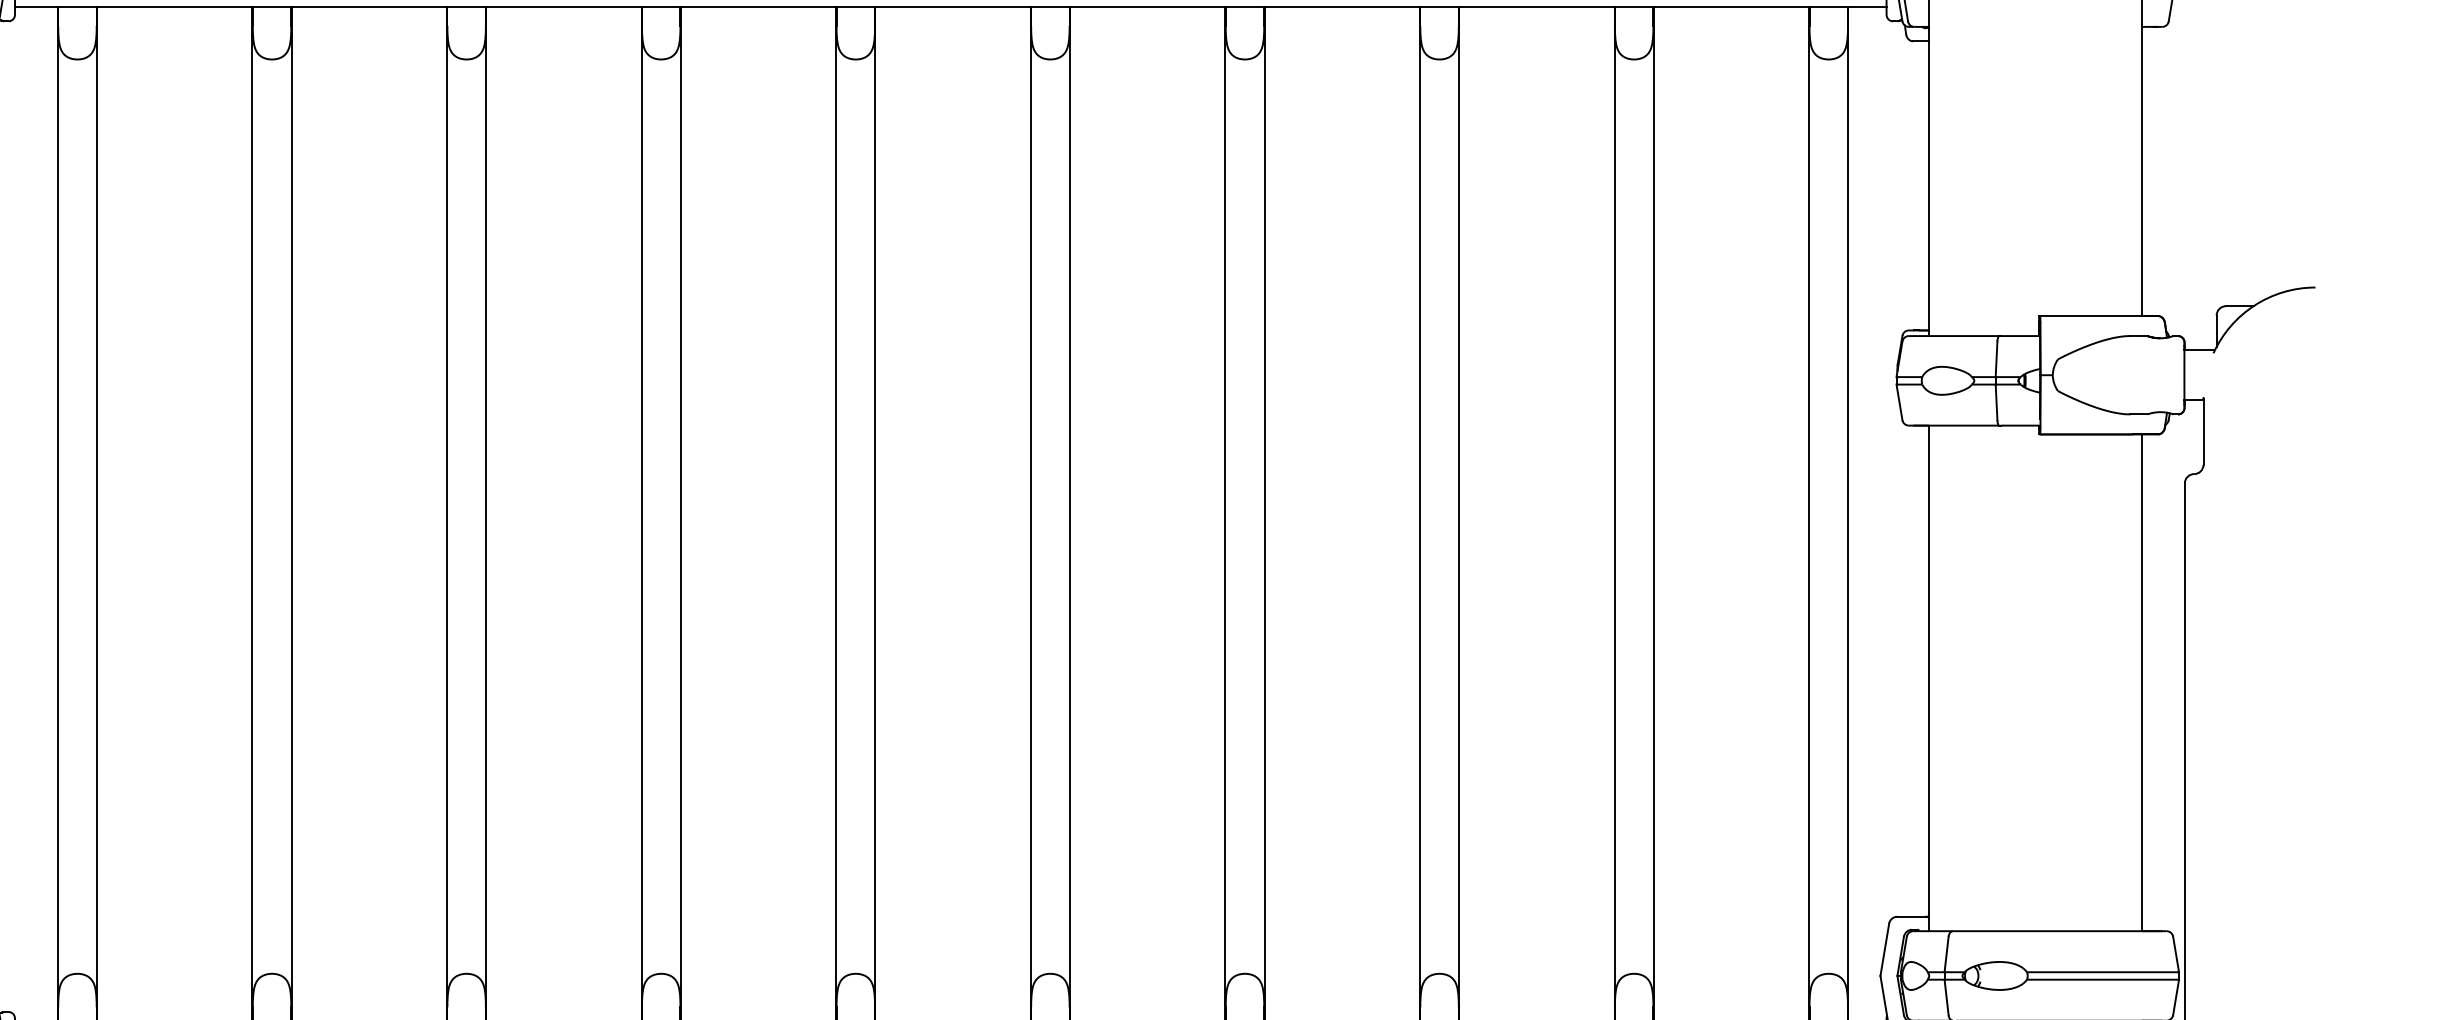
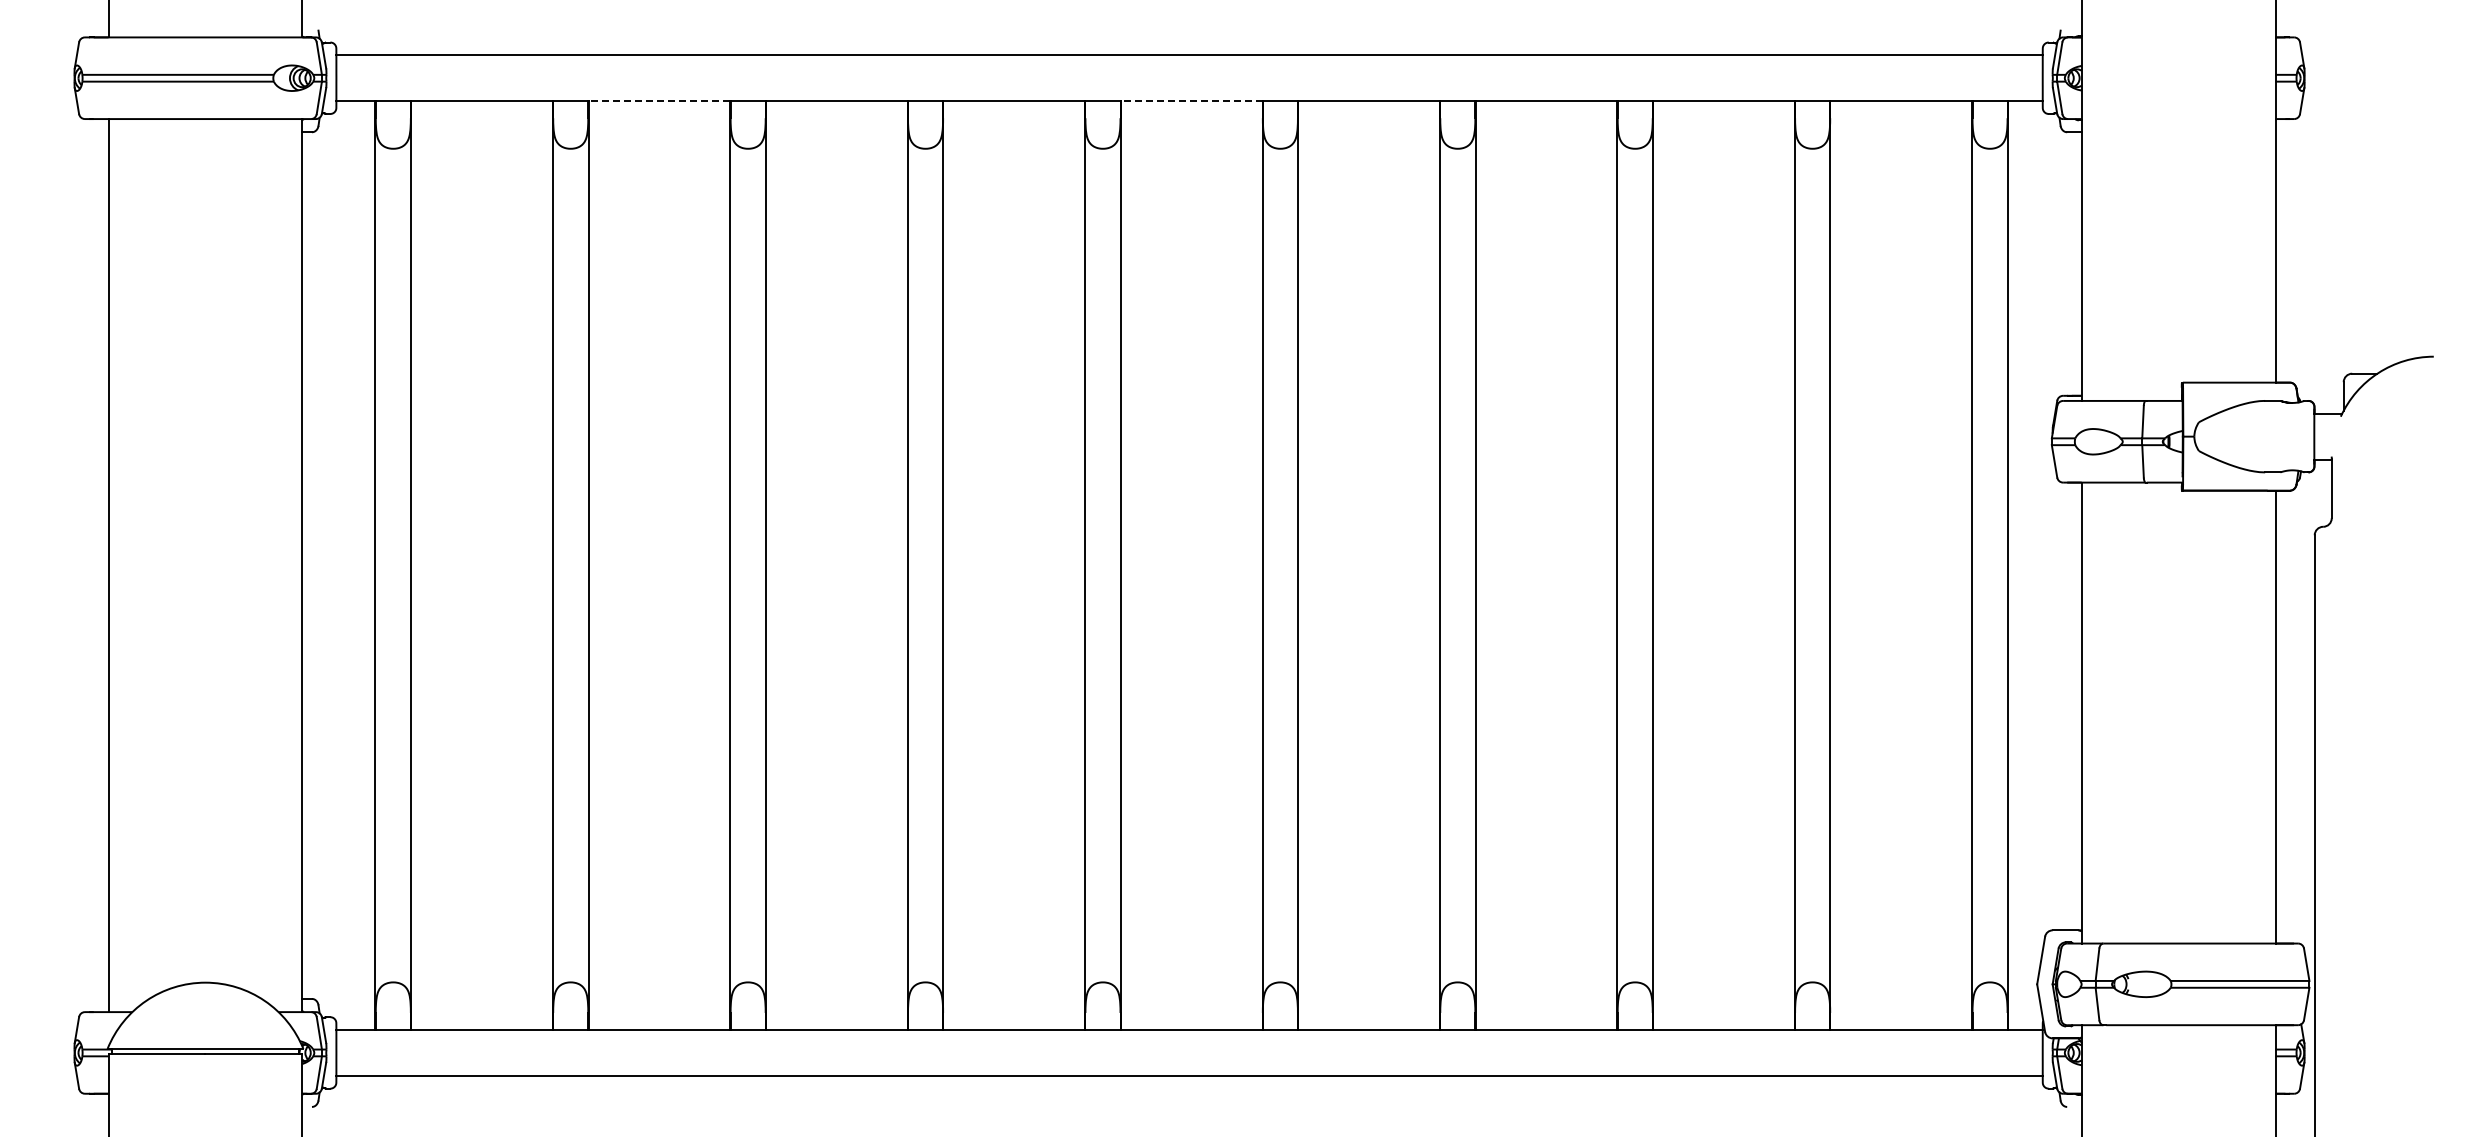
line: (369, 7) -> (659, 101), solid -> dashed
line: (952, 7) -> (1191, 101), solid -> dashed

